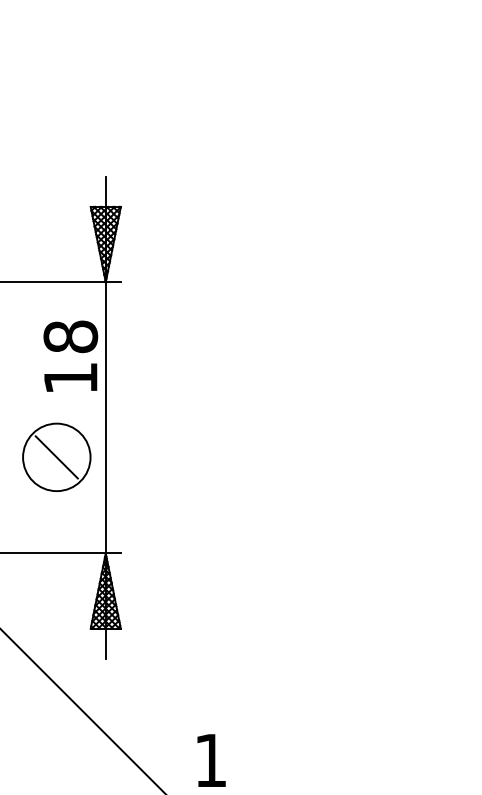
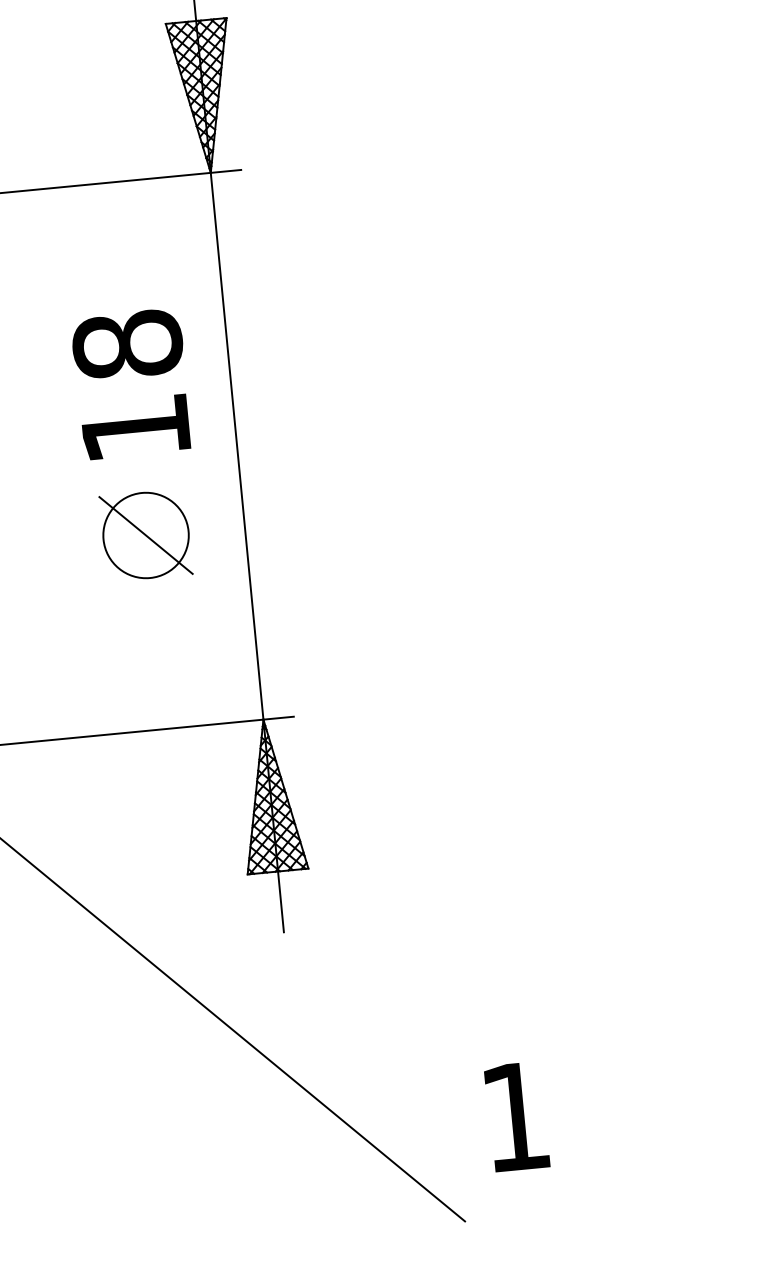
text: (70, 355) -> (130, 382), moved
circle: (56, 457) -> (145, 535), size x0.62

